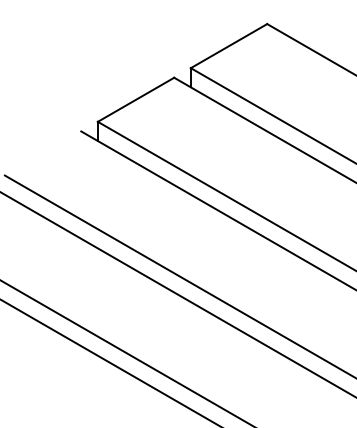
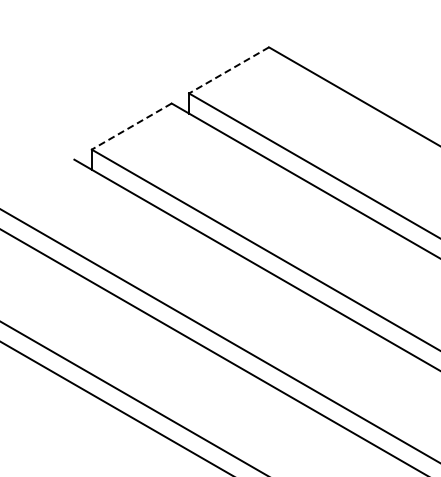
line: (228, 46) -> (228, 70), solid -> dashed
line: (135, 99) -> (131, 126), solid -> dashed

